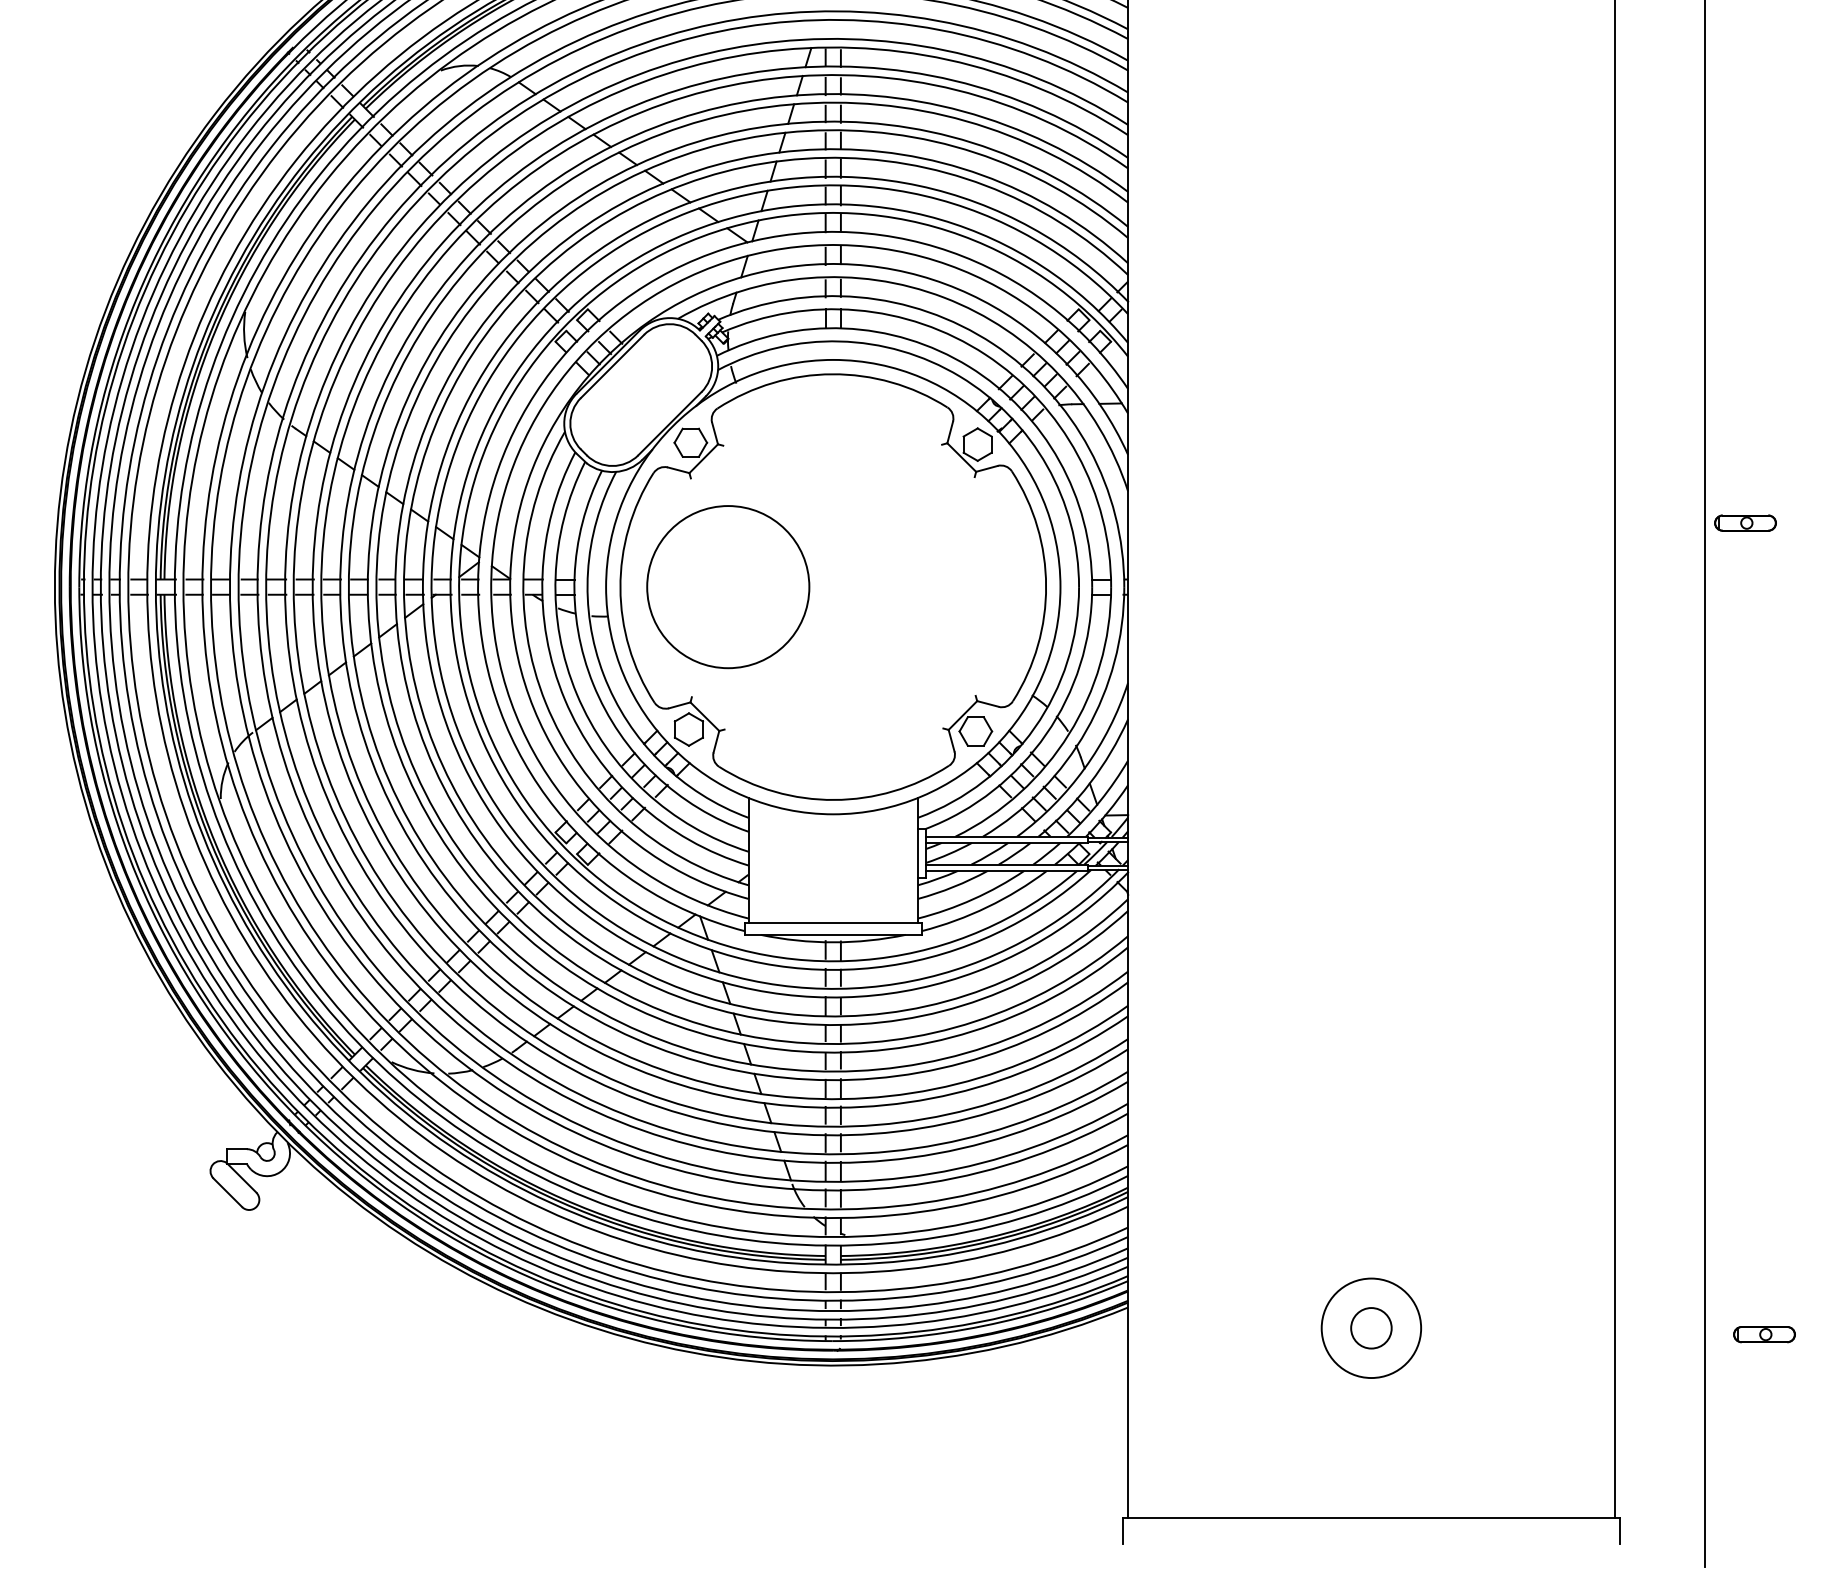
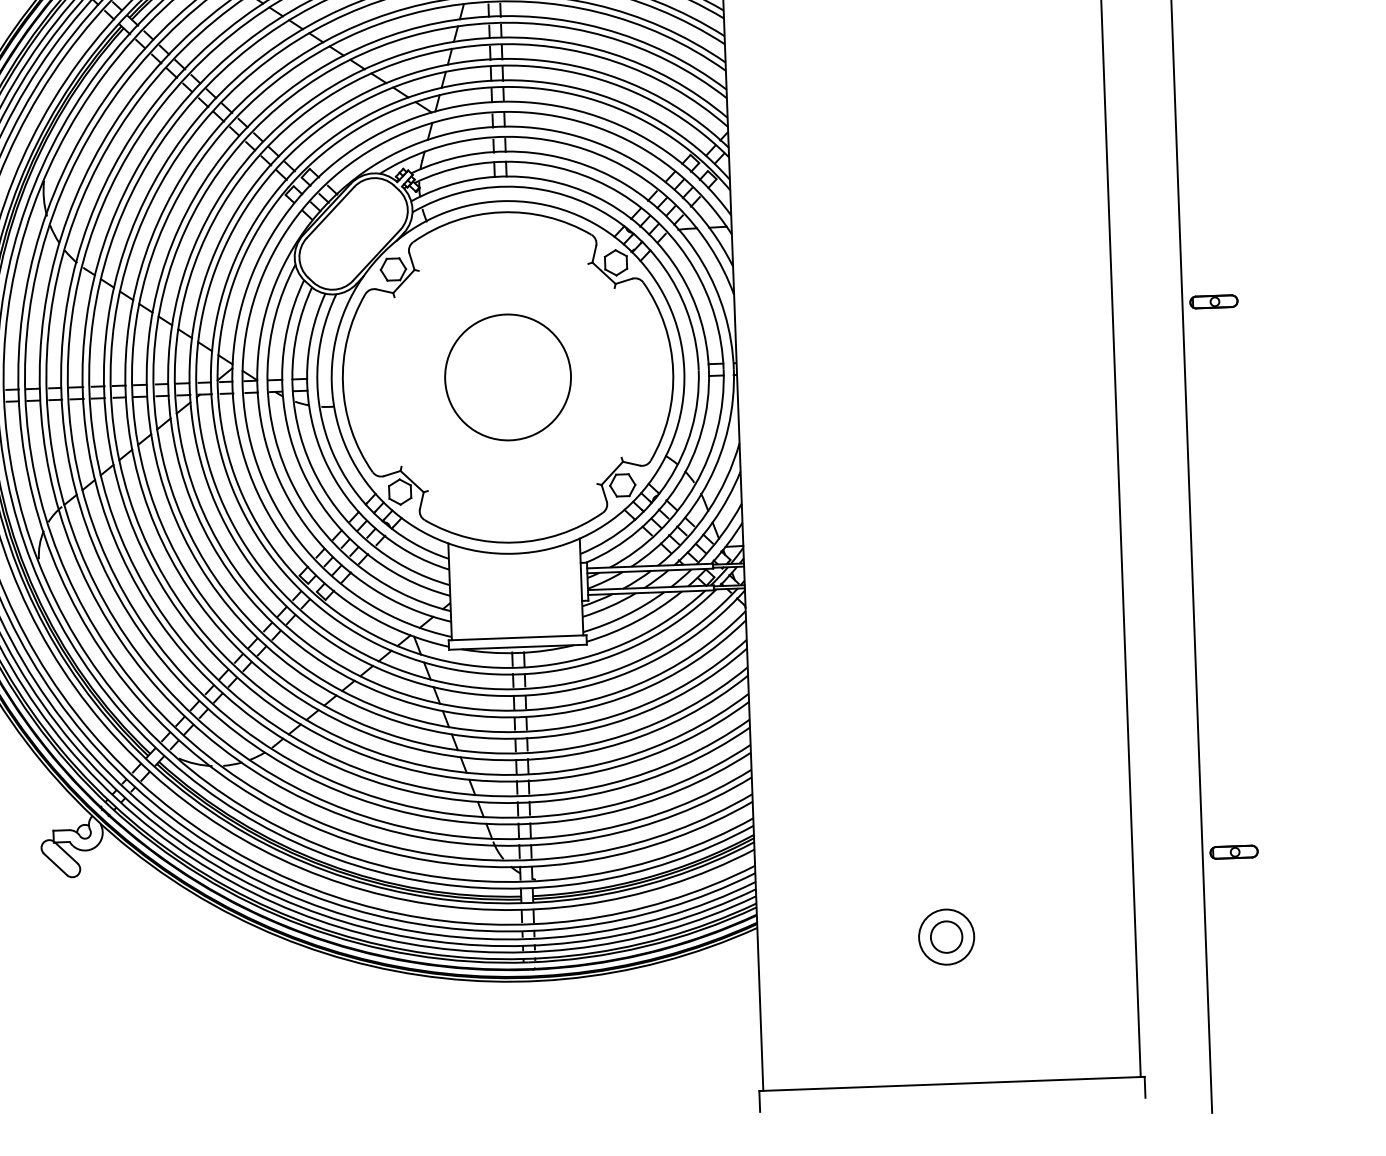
circle: (728, 587) -> (508, 377), moved
circle: (1370, 1327) -> (945, 936), size x0.71
part: (1764, 1334) -> (1234, 852), moved

